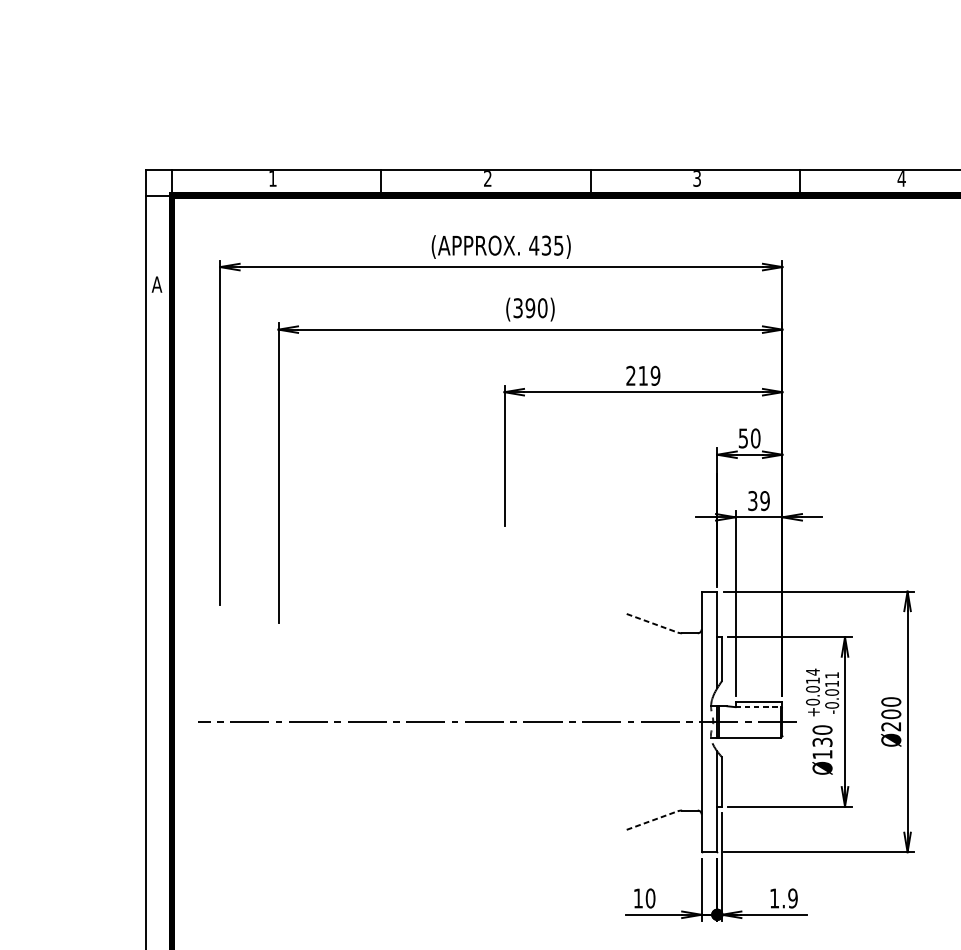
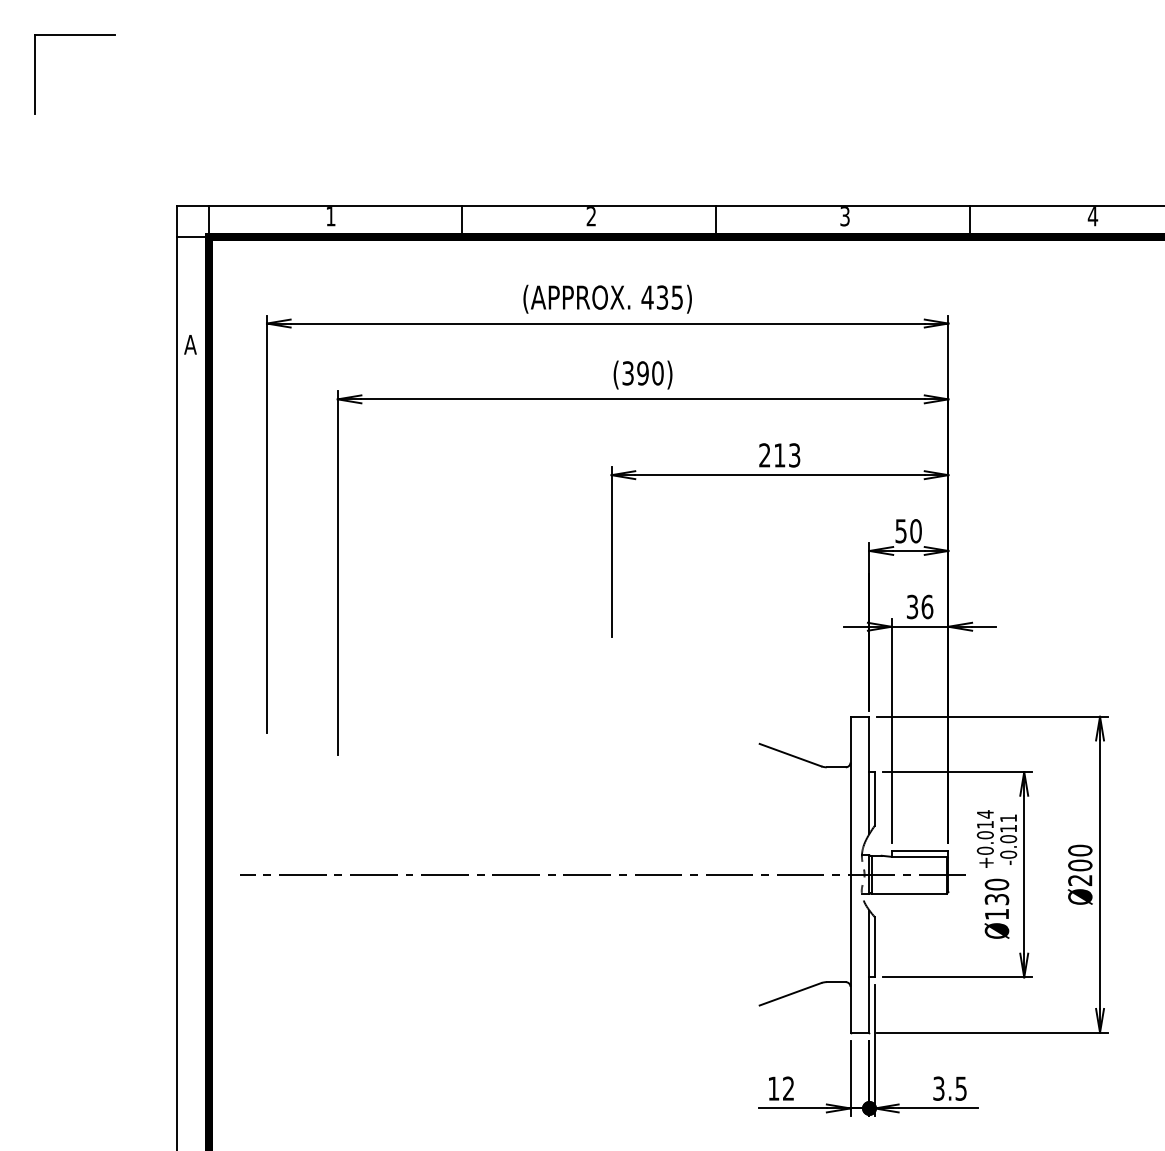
part: (61, 29) -> (74, 35), added
text: (655, 375) -> (794, 455), 219 -> 213
text: (765, 500) -> (927, 606), 39 -> 36
line: (652, 623) -> (790, 755), dashed -> solid
line: (758, 706) -> (919, 856), dashed -> solid
line: (652, 820) -> (790, 994), dashed -> solid
text: (650, 898) -> (788, 1088), 10 -> 12
text: (783, 898) -> (949, 1088), 1.9 -> 3.5

